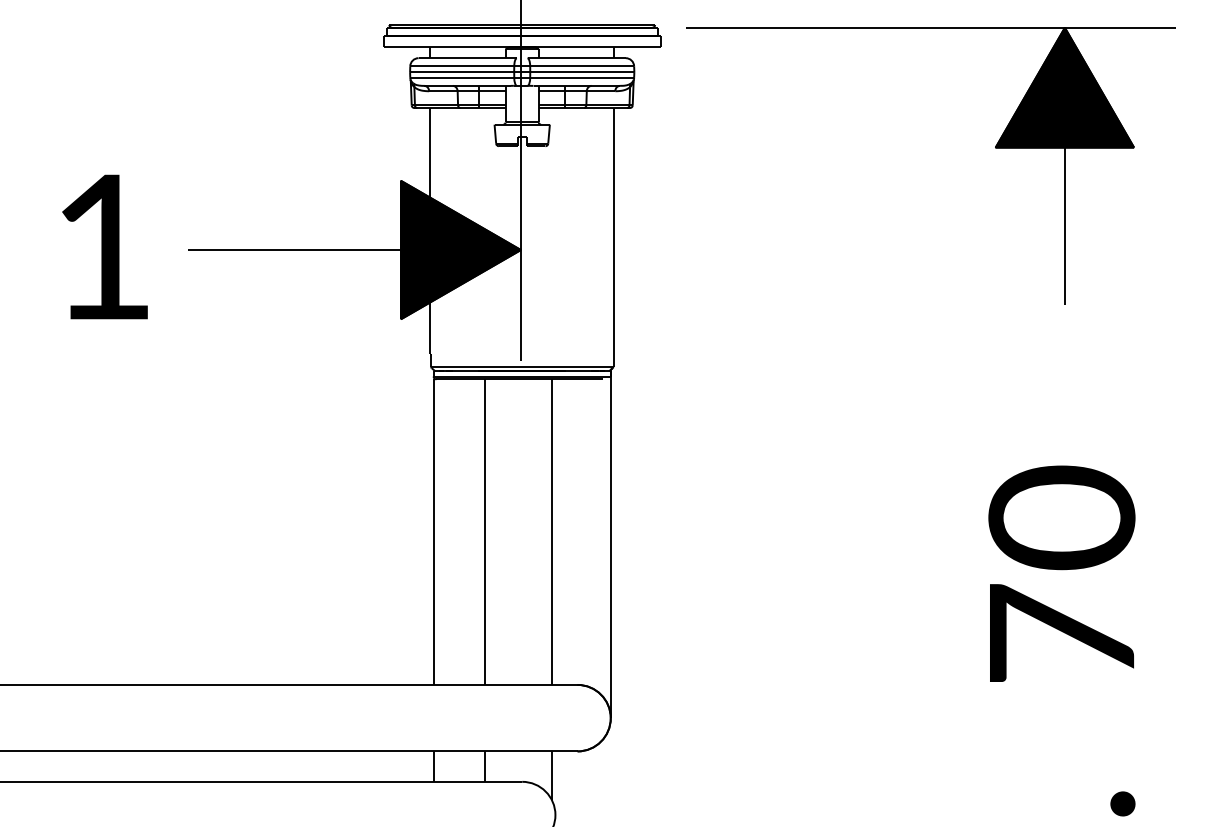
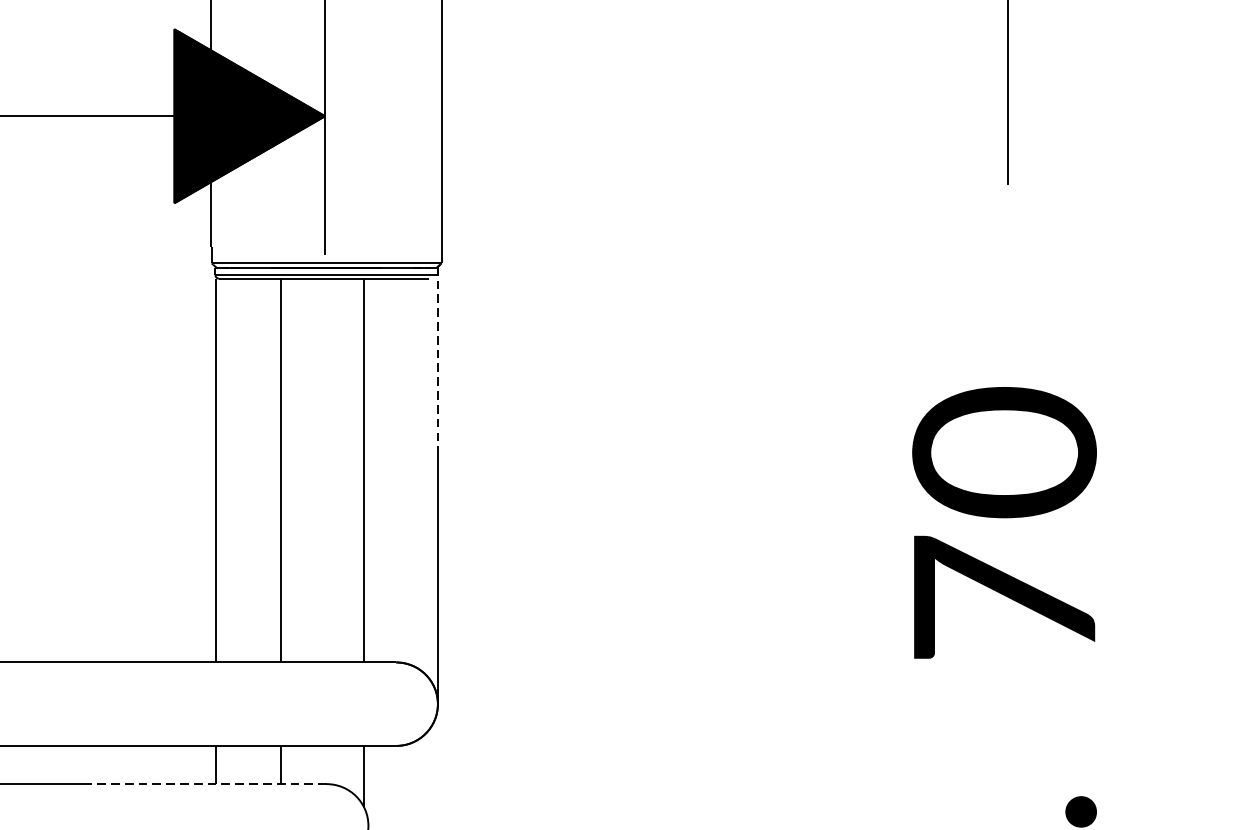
line: (610, 444) -> (437, 360), solid -> dashed
line: (425, 781) -> (205, 783), solid -> dashed

